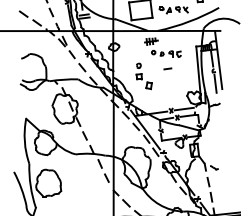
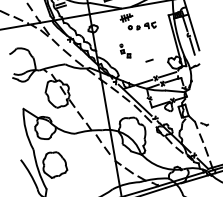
line: (167, 68) -> (149, 60), moved
part: (143, 76) -> (124, 51), size x0.6

